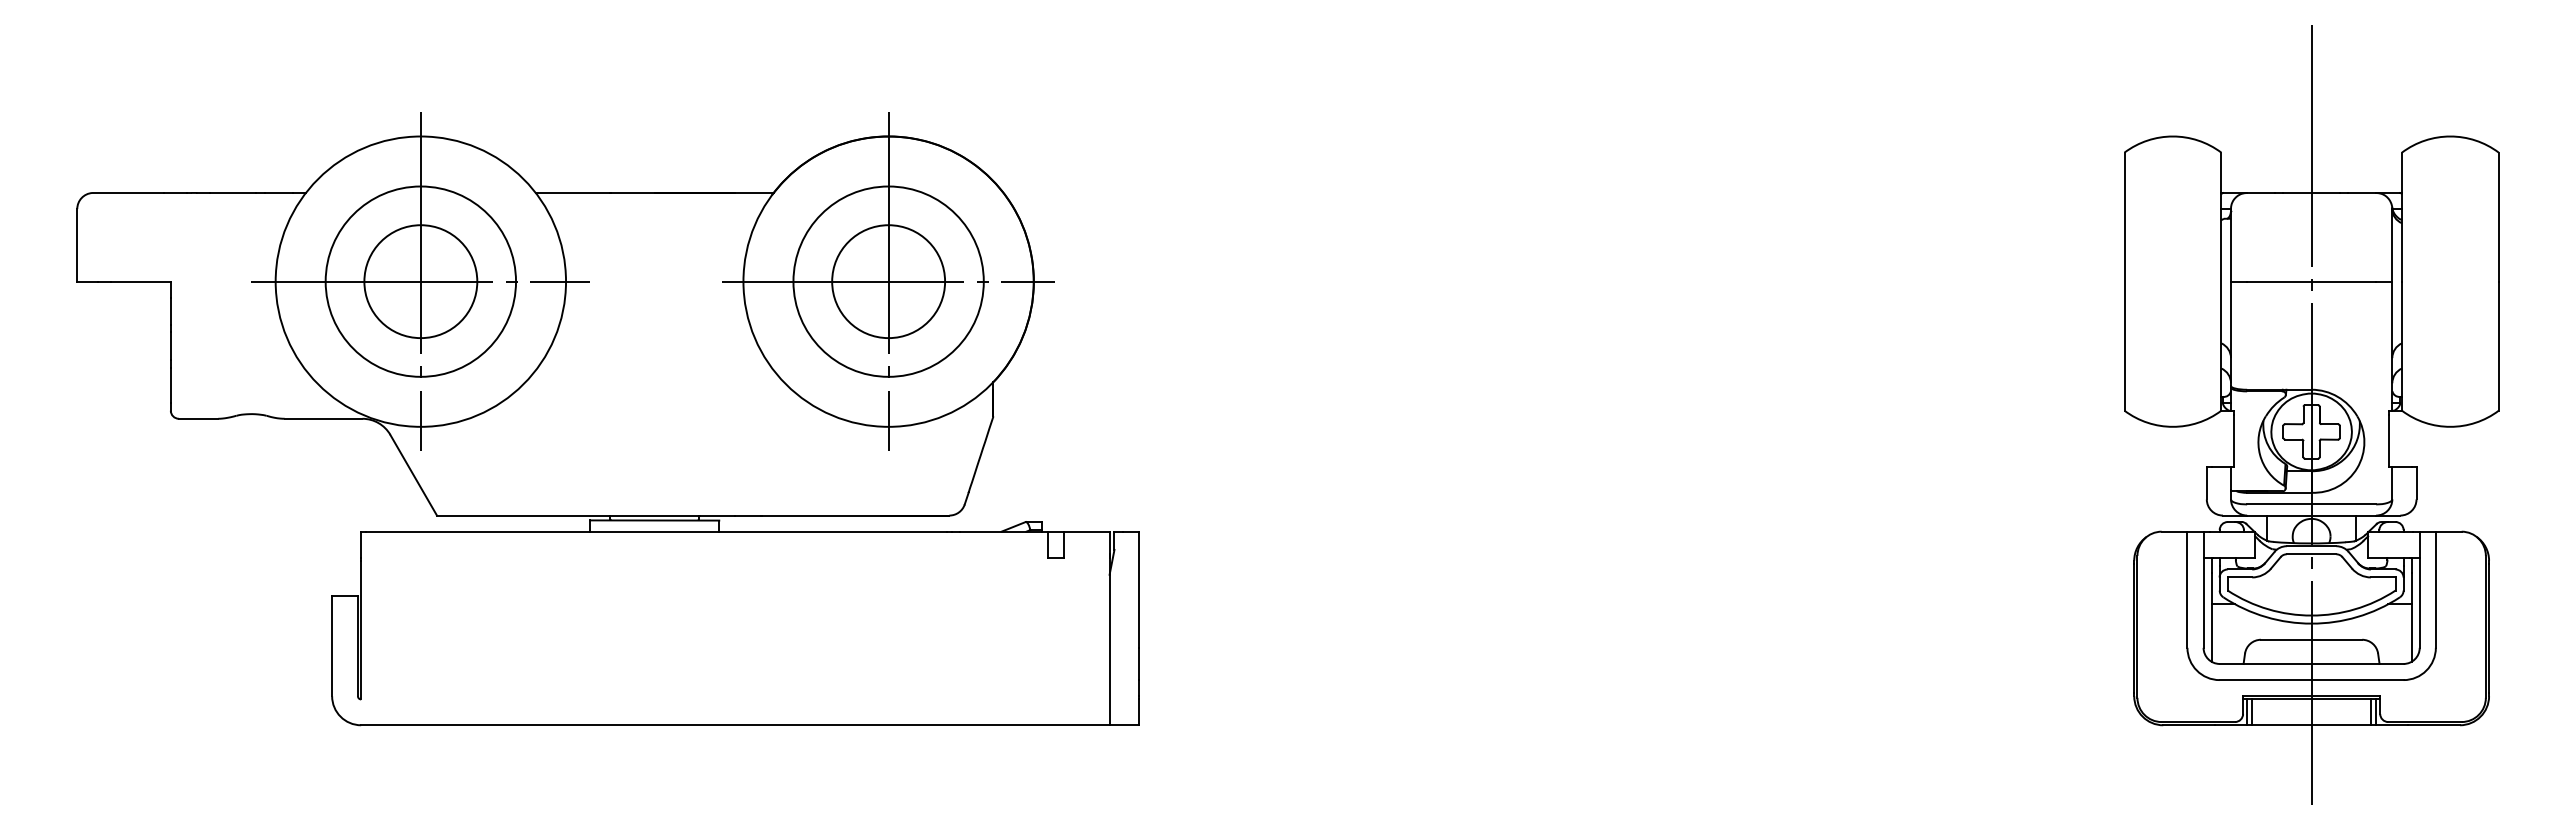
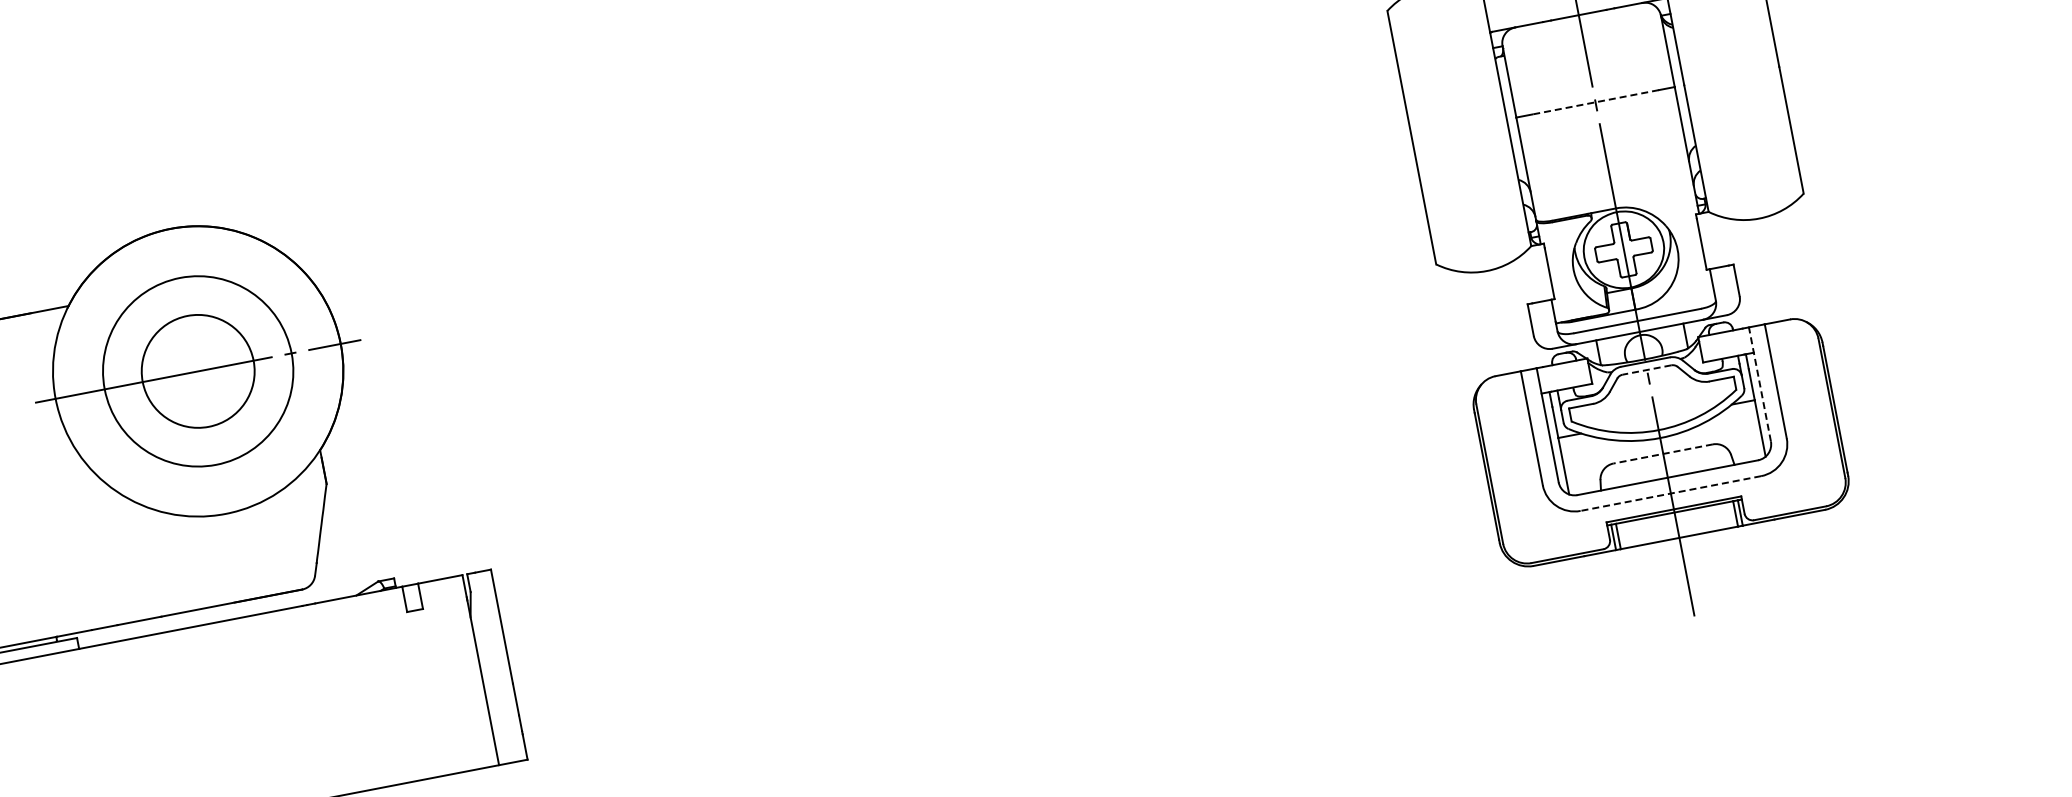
line: (888, 281) -> (198, 371), removed
line: (2311, 281) -> (1595, 102), solid -> dashed
line: (2311, 554) -> (1646, 370), solid -> dashed
line: (2419, 589) -> (1759, 384), solid -> dashed
line: (2311, 639) -> (1663, 453), solid -> dashed
line: (2311, 680) -> (1670, 493), solid -> dashed

